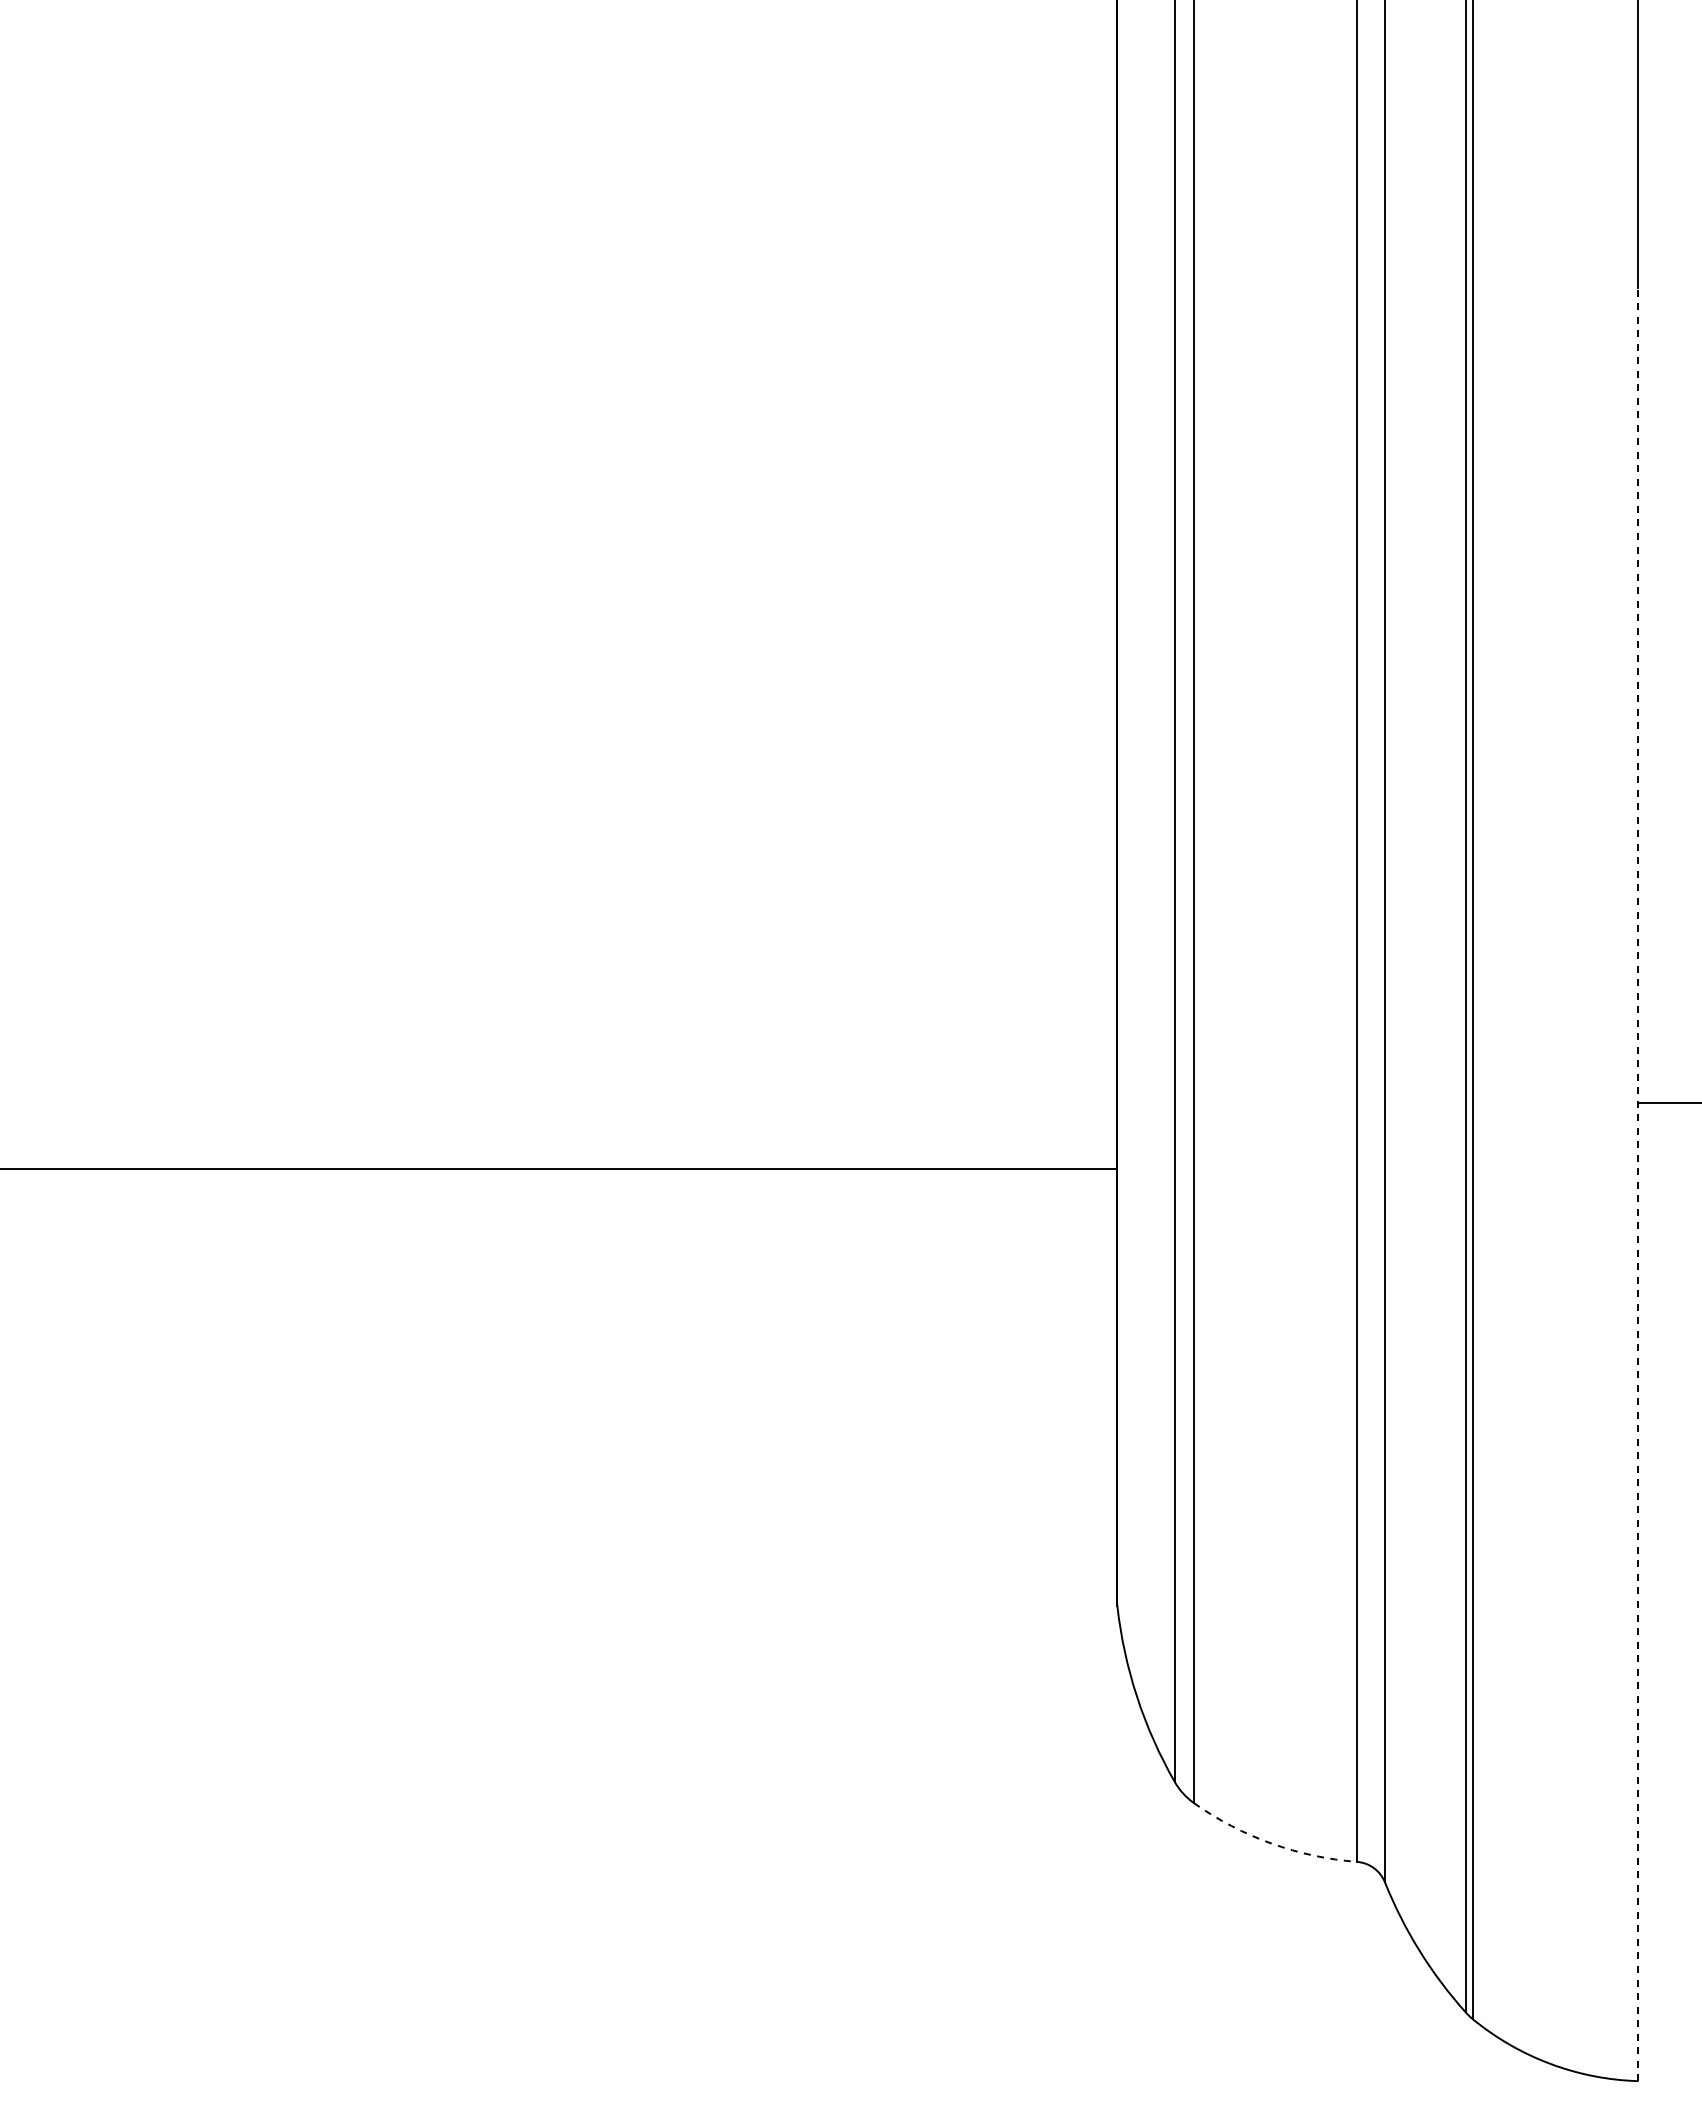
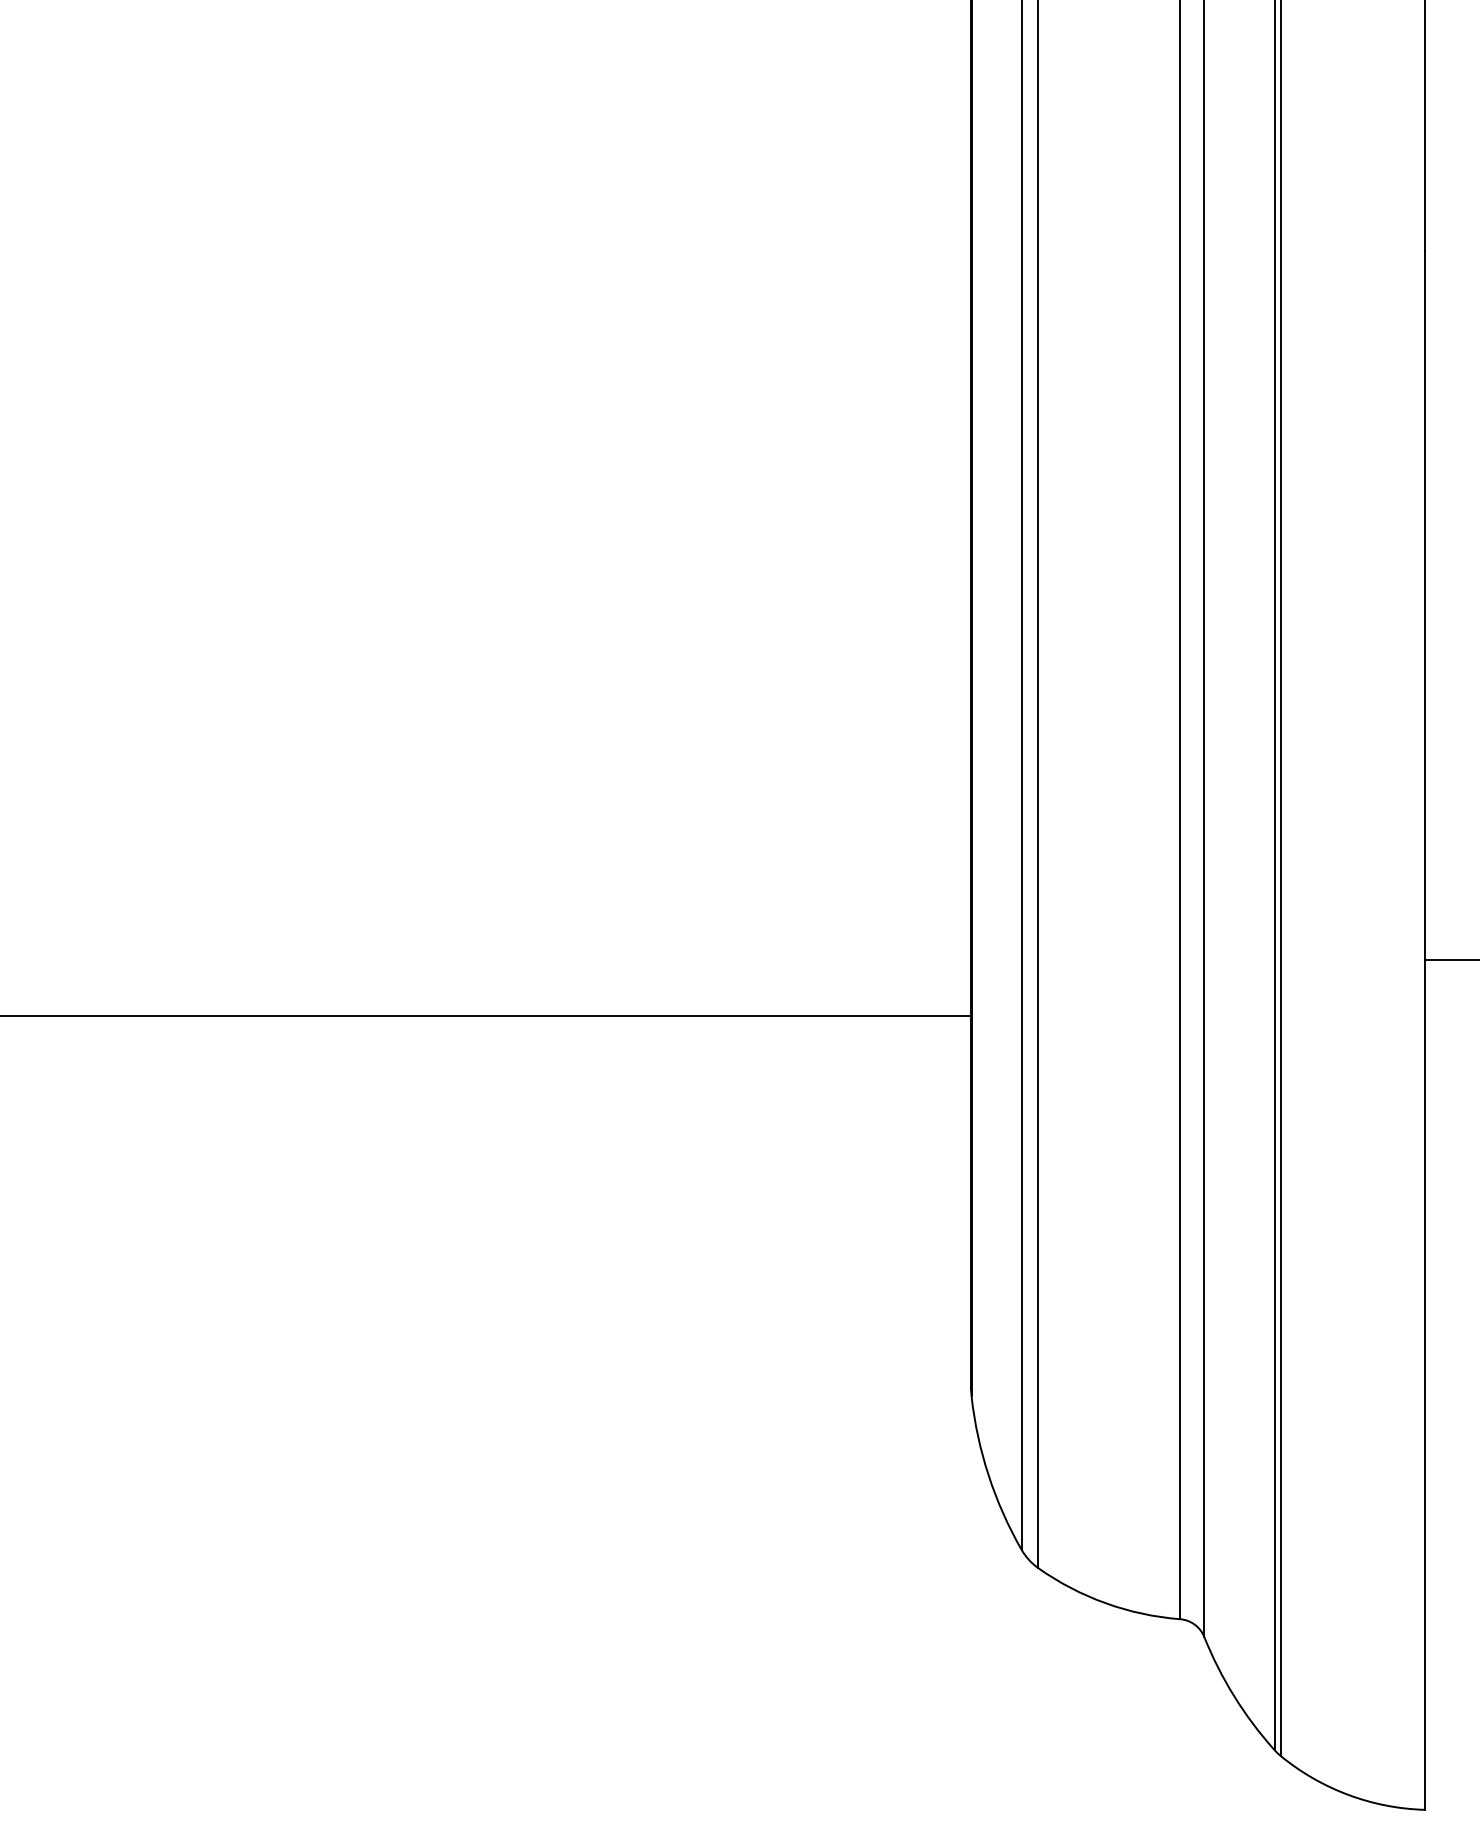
line: (1638, 1184) -> (1424, 1030), dashed -> solid
arc: (1271, 1843) -> (1105, 1603), dashed -> solid

